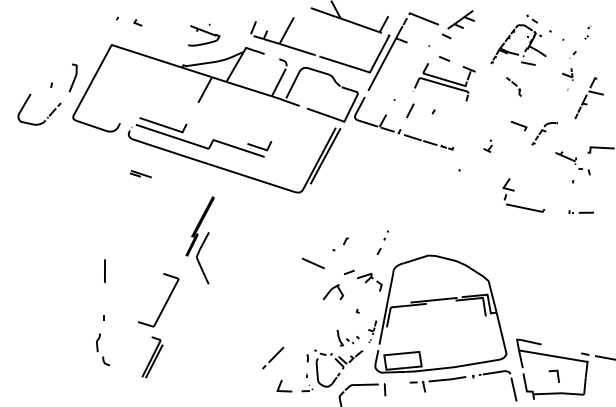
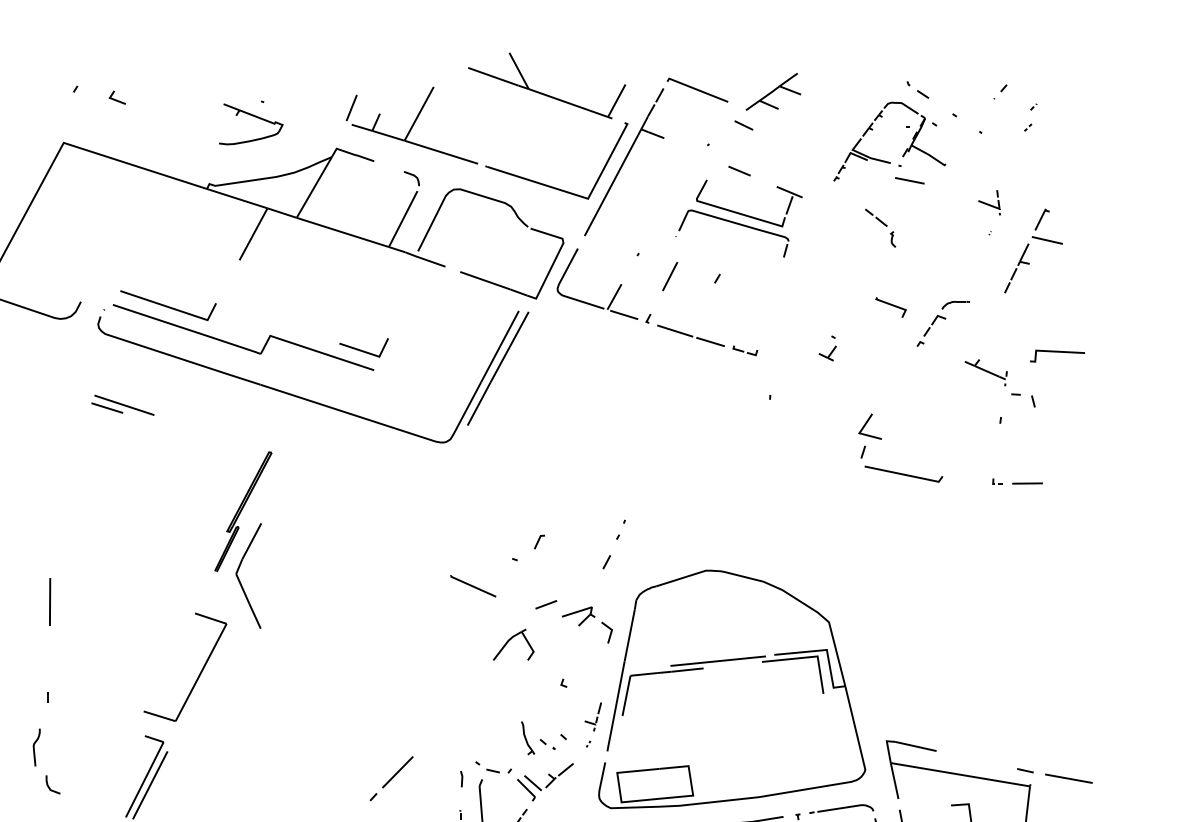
part: (572, 54) -> (999, 91), moved
part: (140, 173) -> (122, 403), size x1.43
part: (164, 304) -> (197, 675), moved

